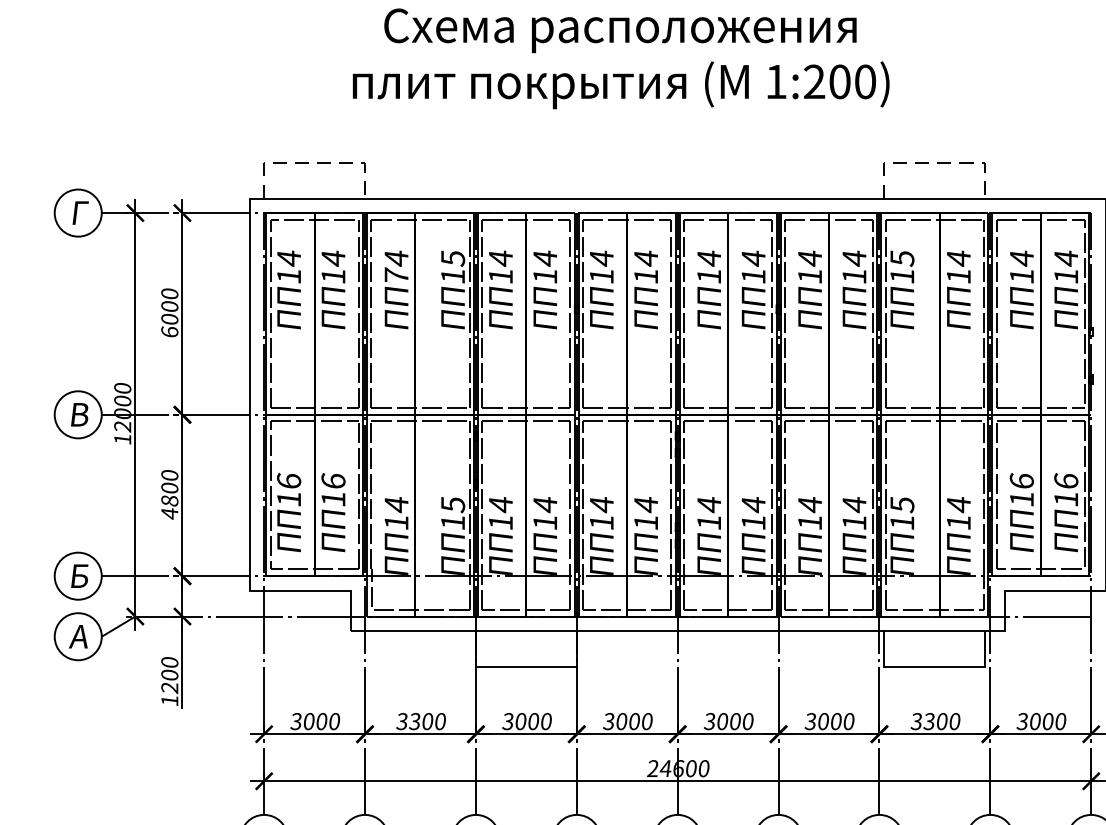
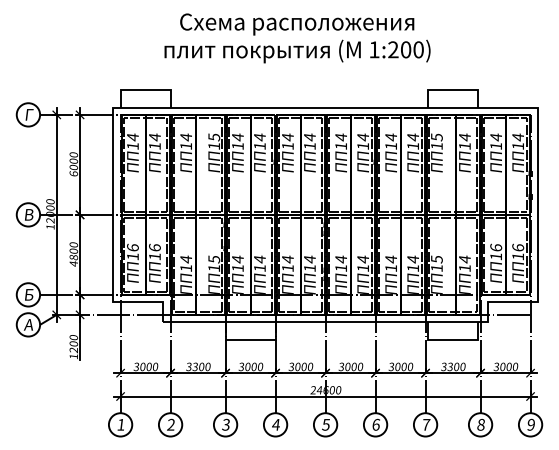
line: (314, 161) -> (145, 89), dashed -> solid
line: (935, 161) -> (453, 89), dashed -> solid
text: (395, 274) -> (185, 145), 74 -> 14

